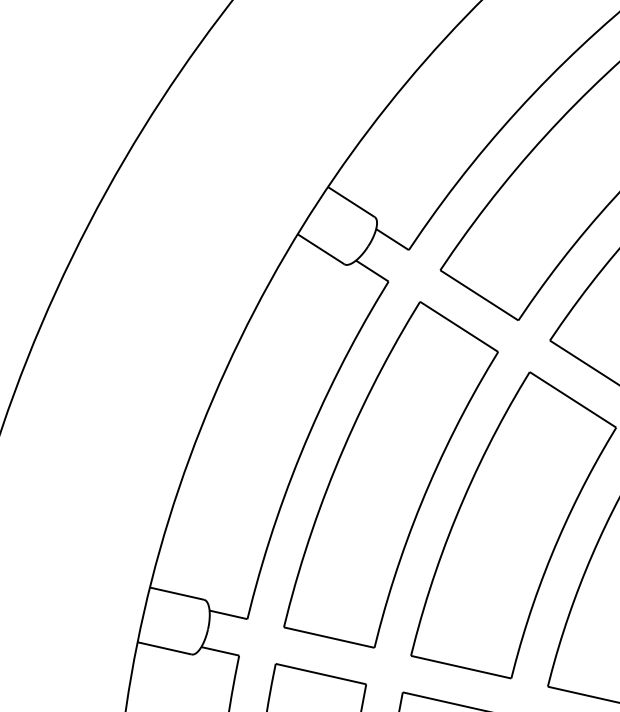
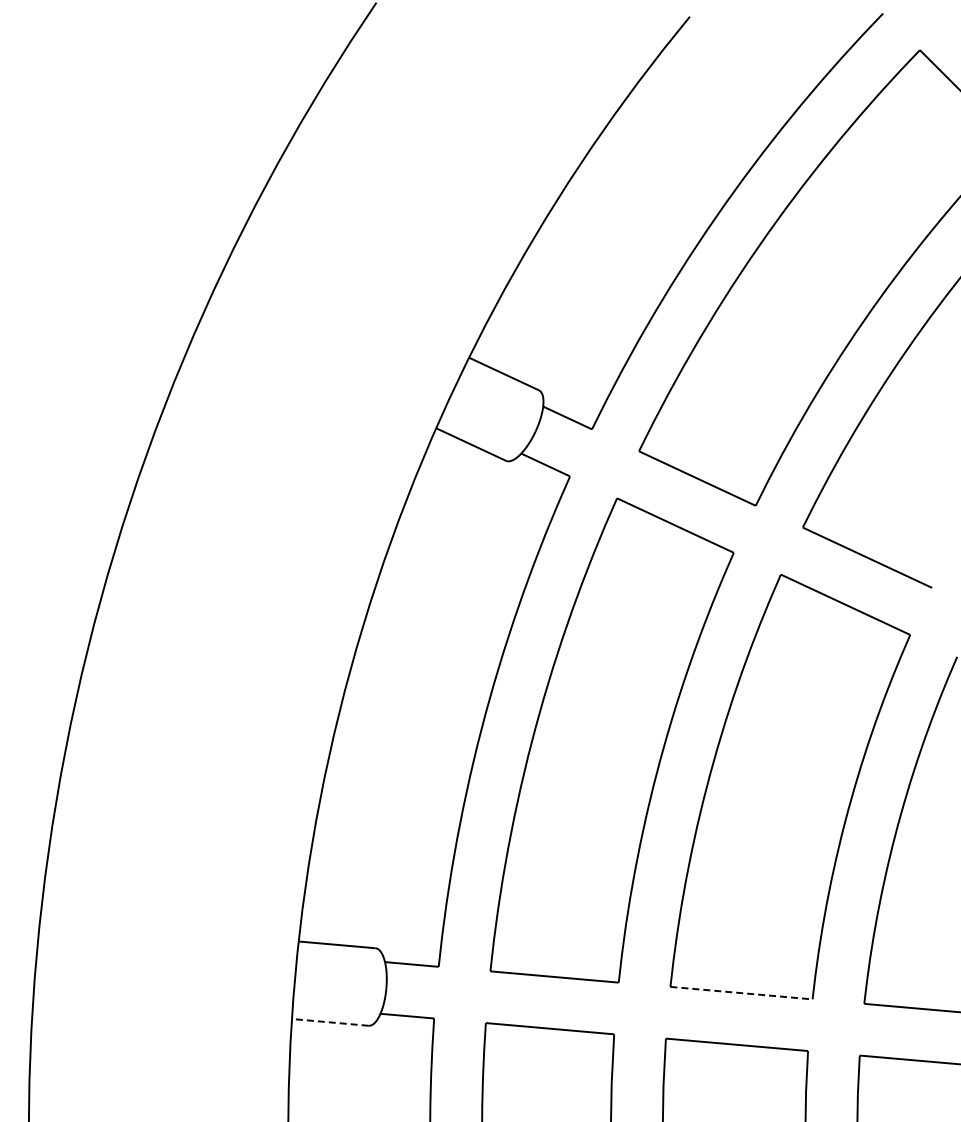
line: (164, 648) -> (330, 1022), solid -> dashed
line: (461, 667) -> (742, 993), solid -> dashed

